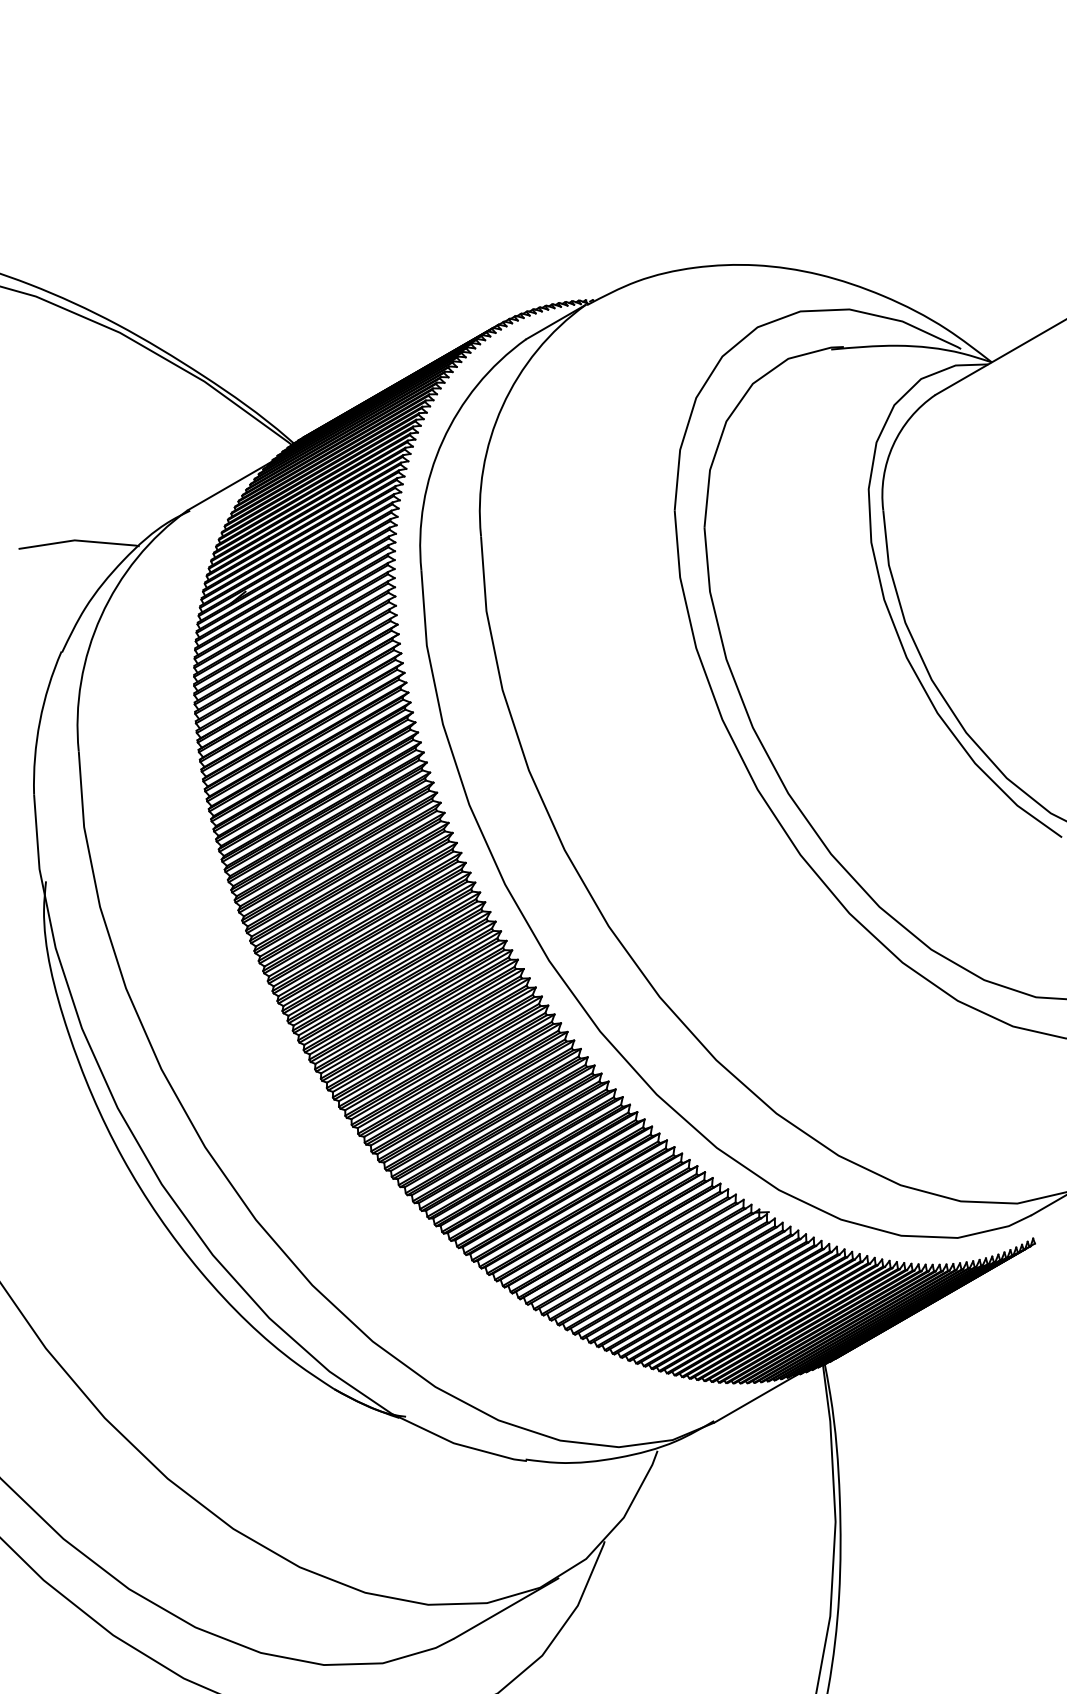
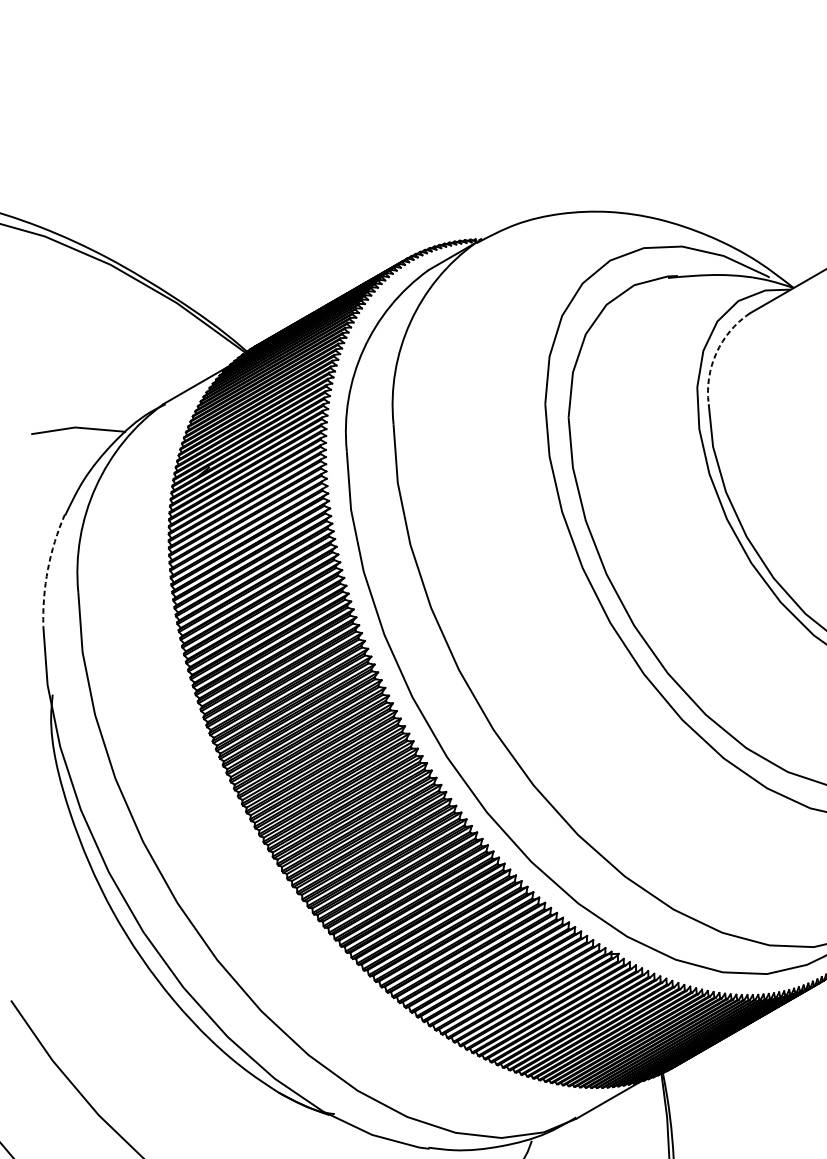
arc: (893, 445) -> (716, 353), solid -> dashed
arc: (39, 721) -> (47, 569), solid -> dashed

